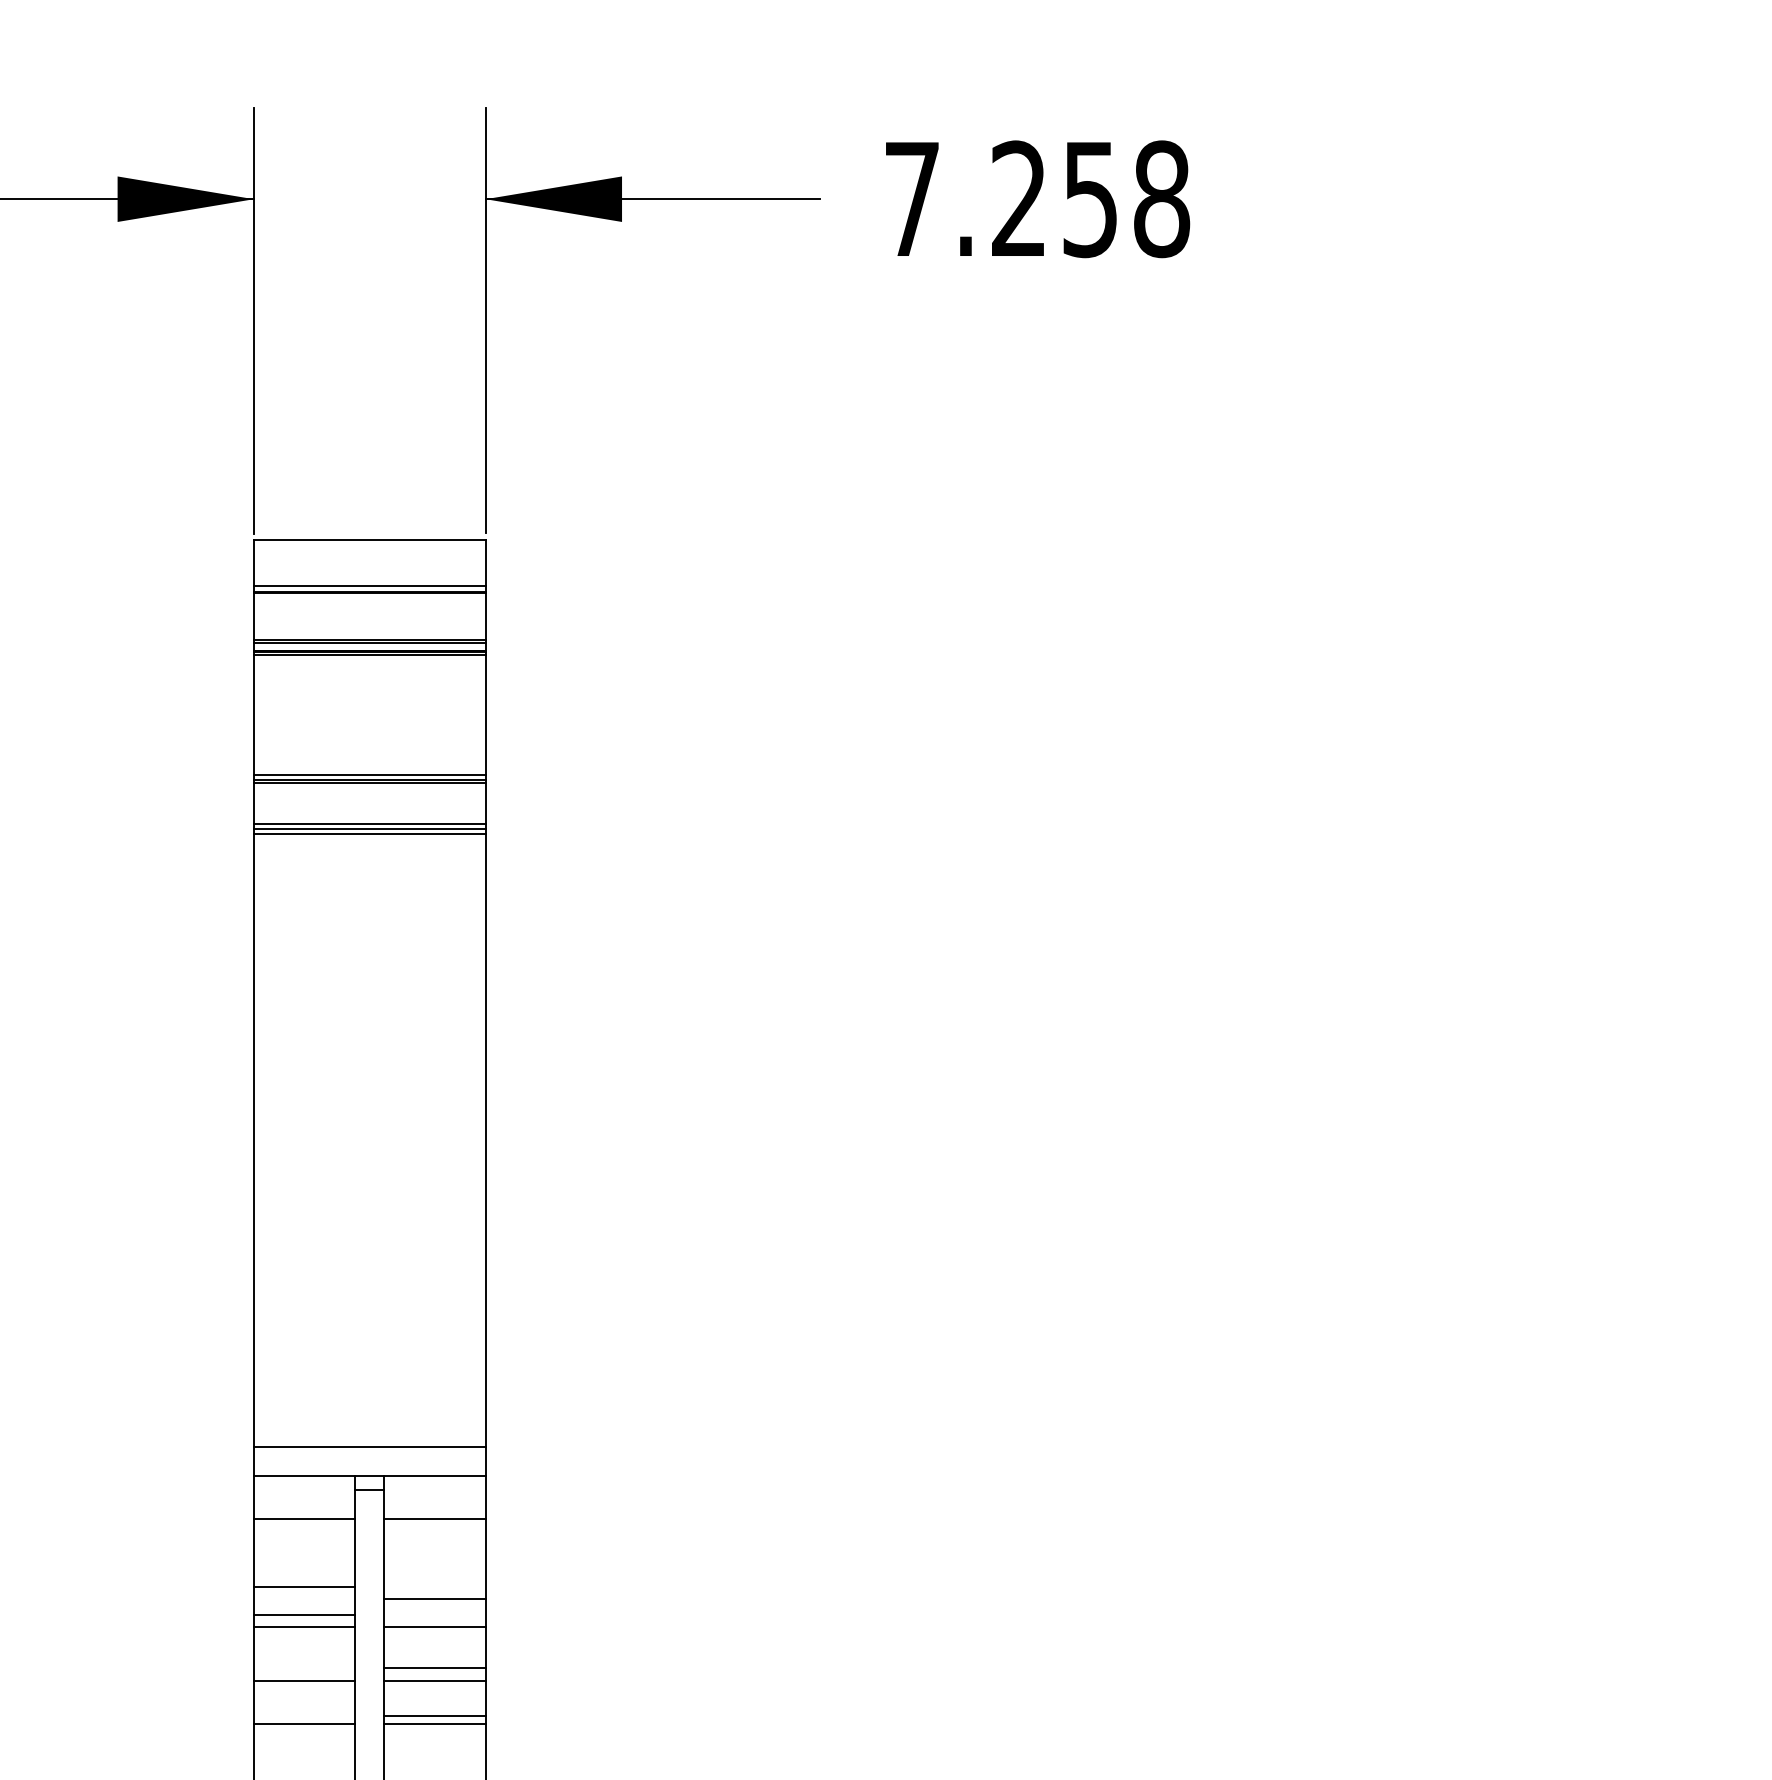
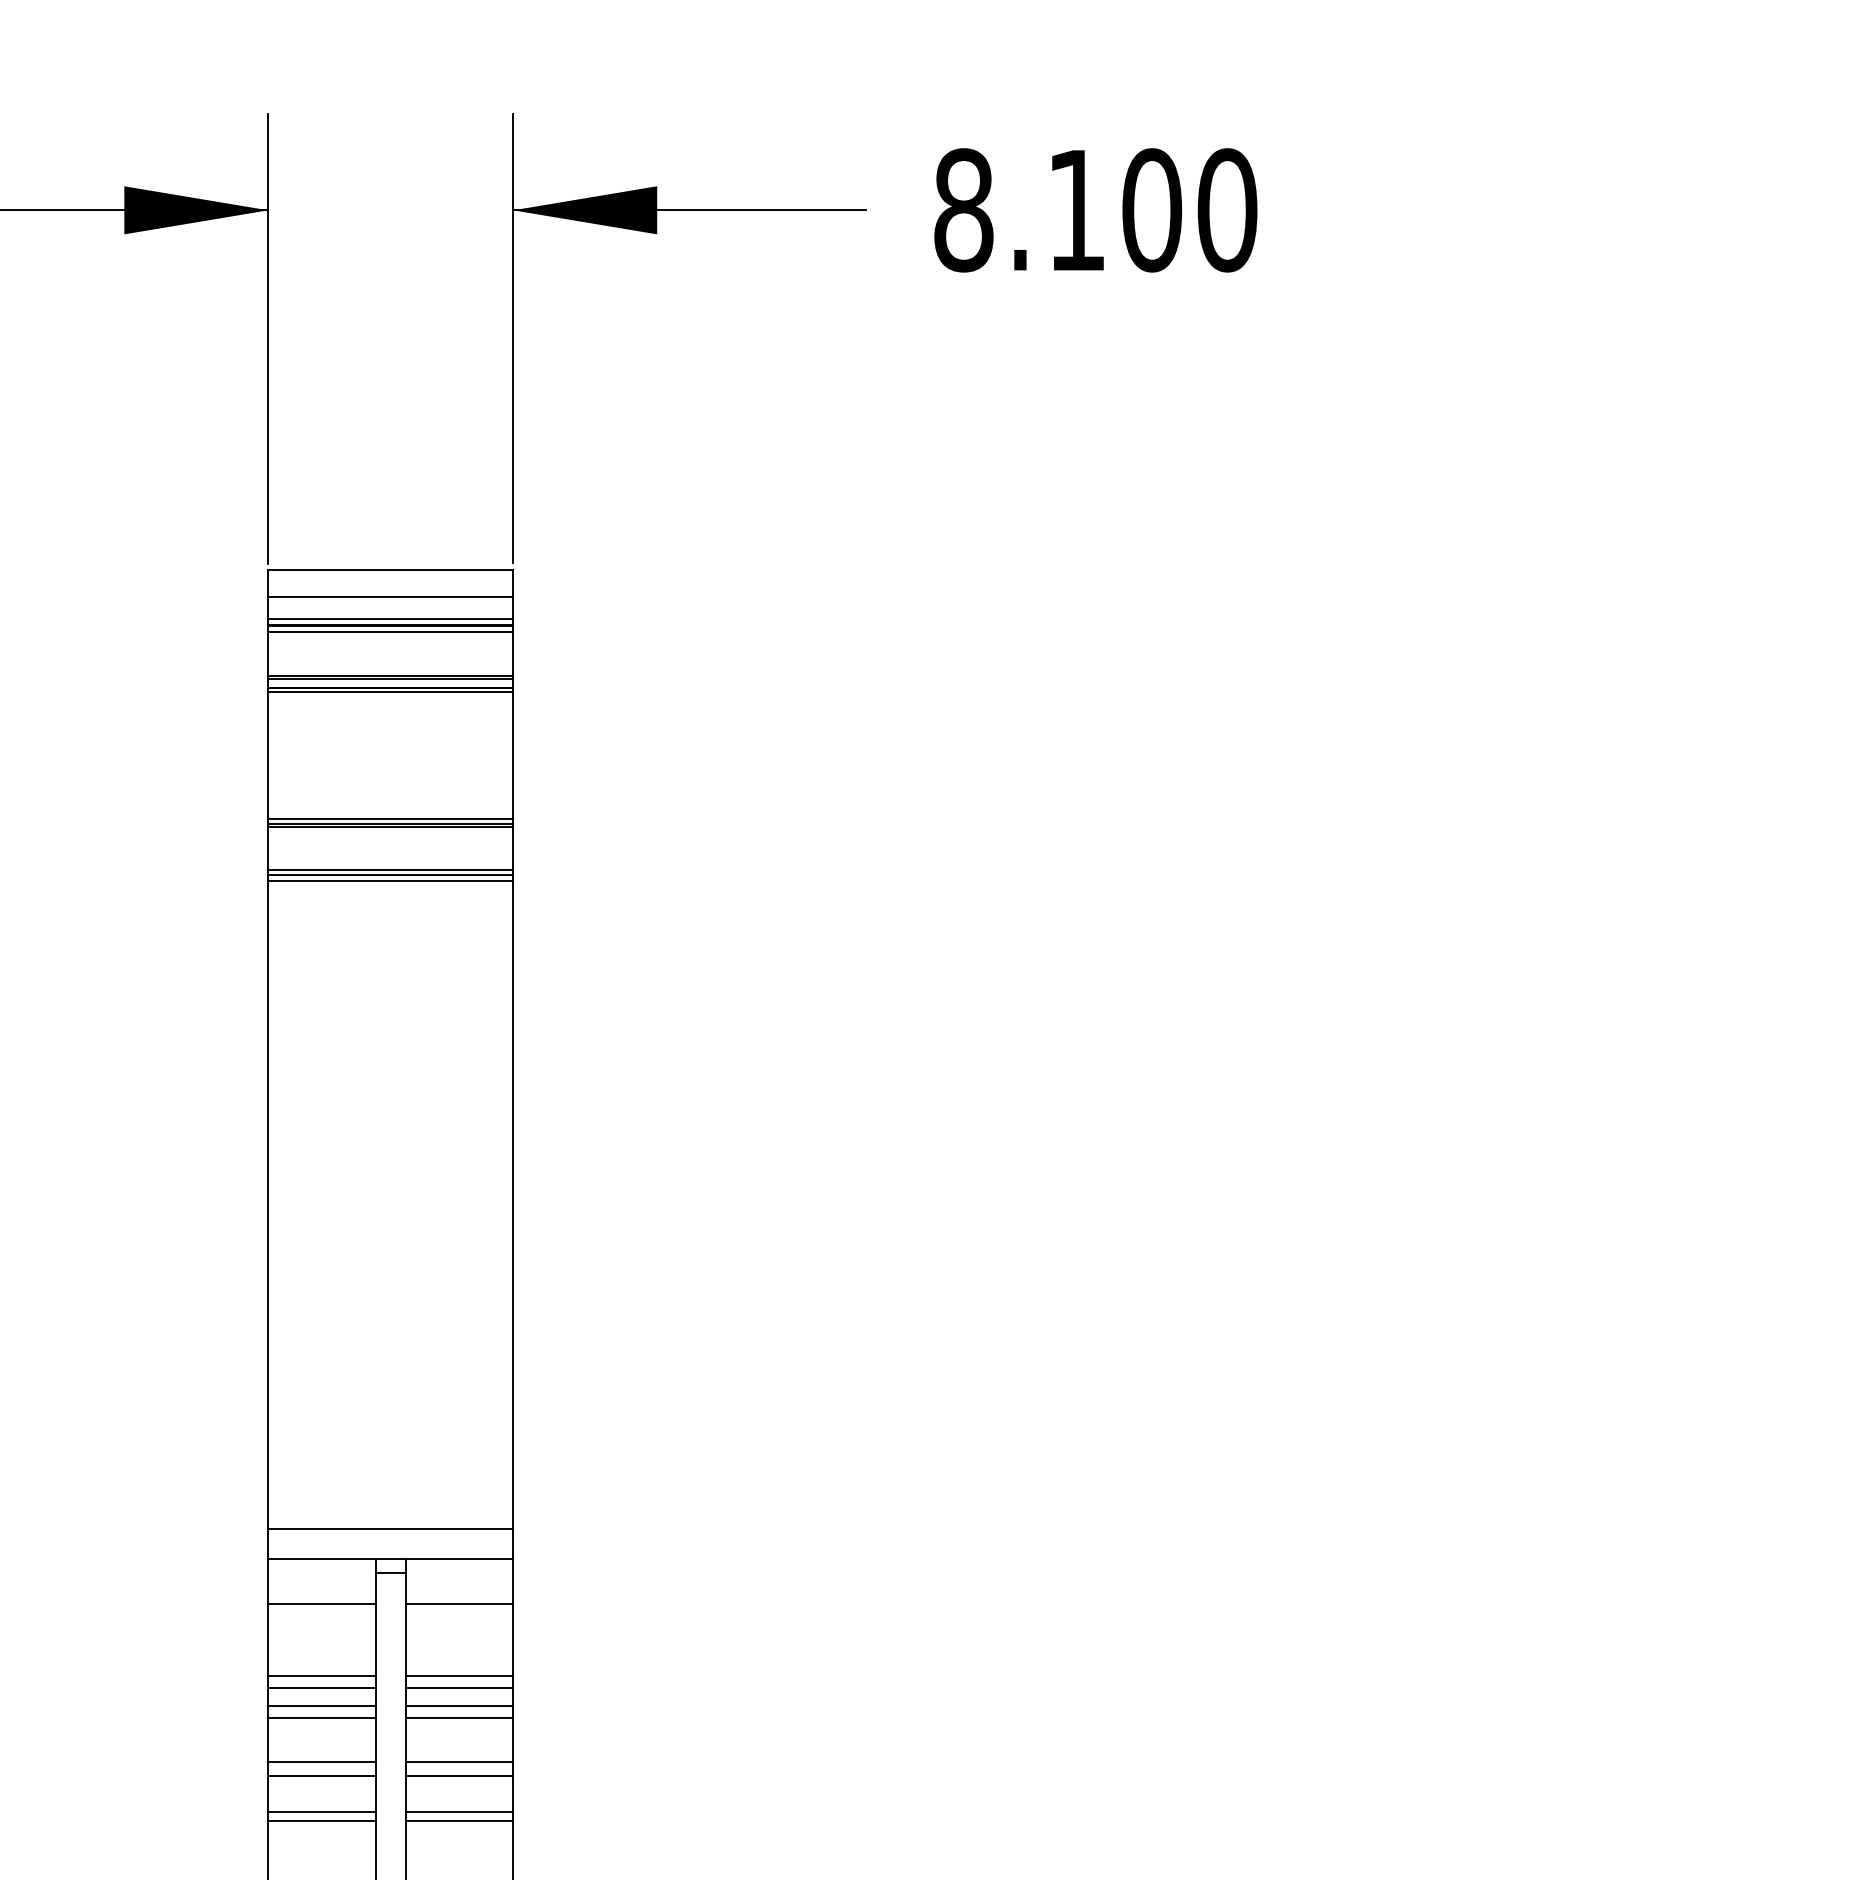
text: (1037, 199) -> (1096, 210), 7.258 -> 8.100
line: (369, 565) -> (390, 597), added
line: (369, 598) -> (390, 632), added
line: (434, 1586) -> (459, 1675), added
line: (304, 1598) -> (321, 1688), added
line: (434, 1614) -> (459, 1705), added
line: (304, 1668) -> (321, 1762), added
line: (304, 1715) -> (321, 1811), added

